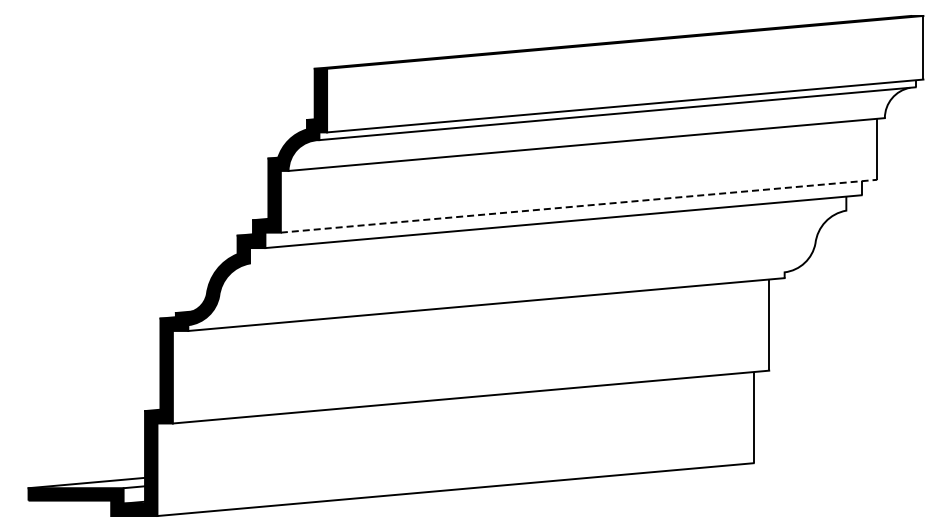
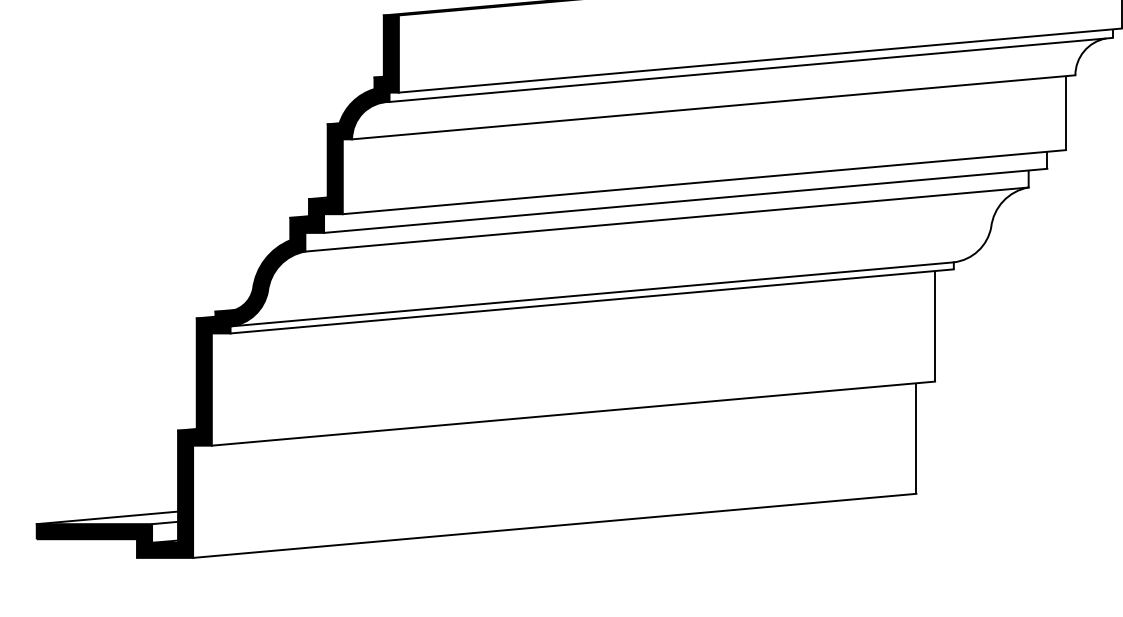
line: (579, 206) -> (705, 182), dashed -> solid
line: (548, 236) -> (667, 218), added
line: (486, 298) -> (592, 294), added

